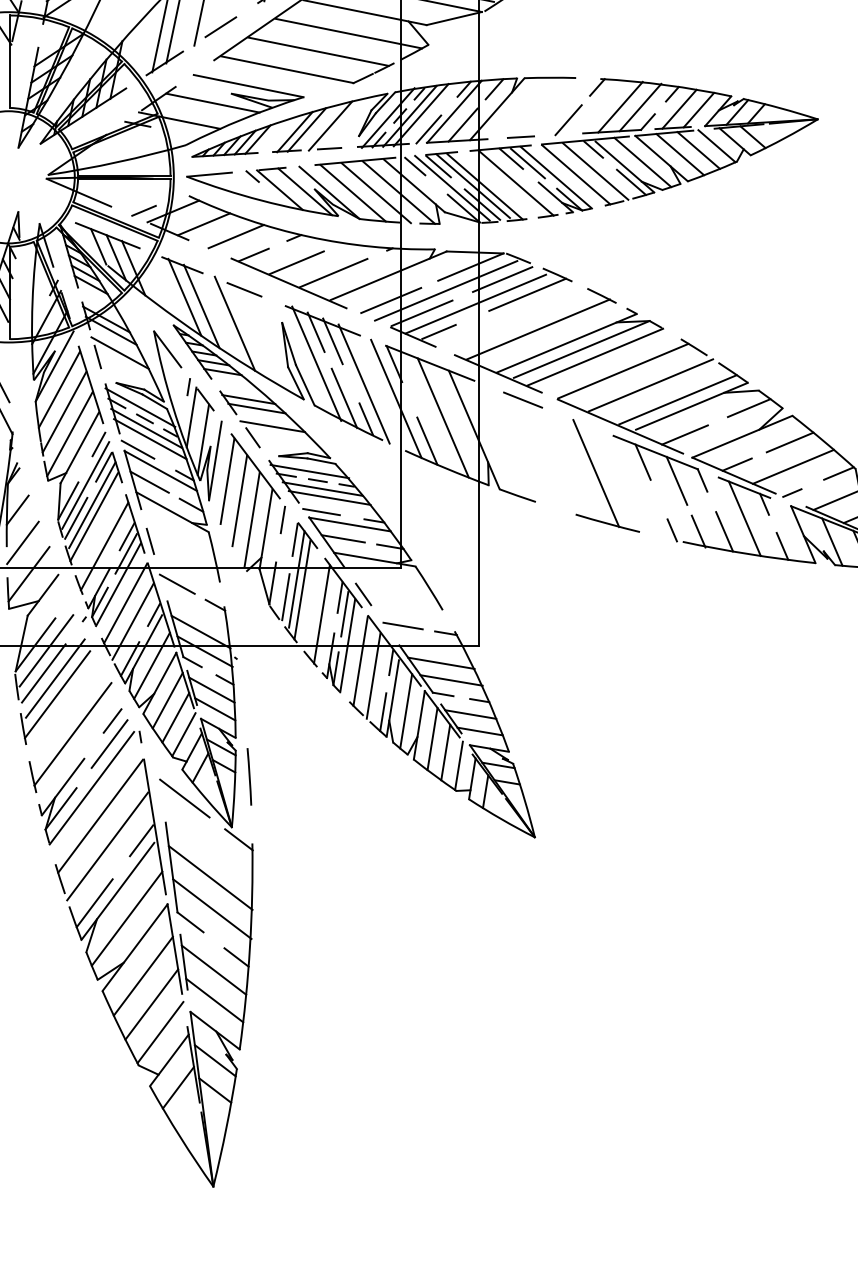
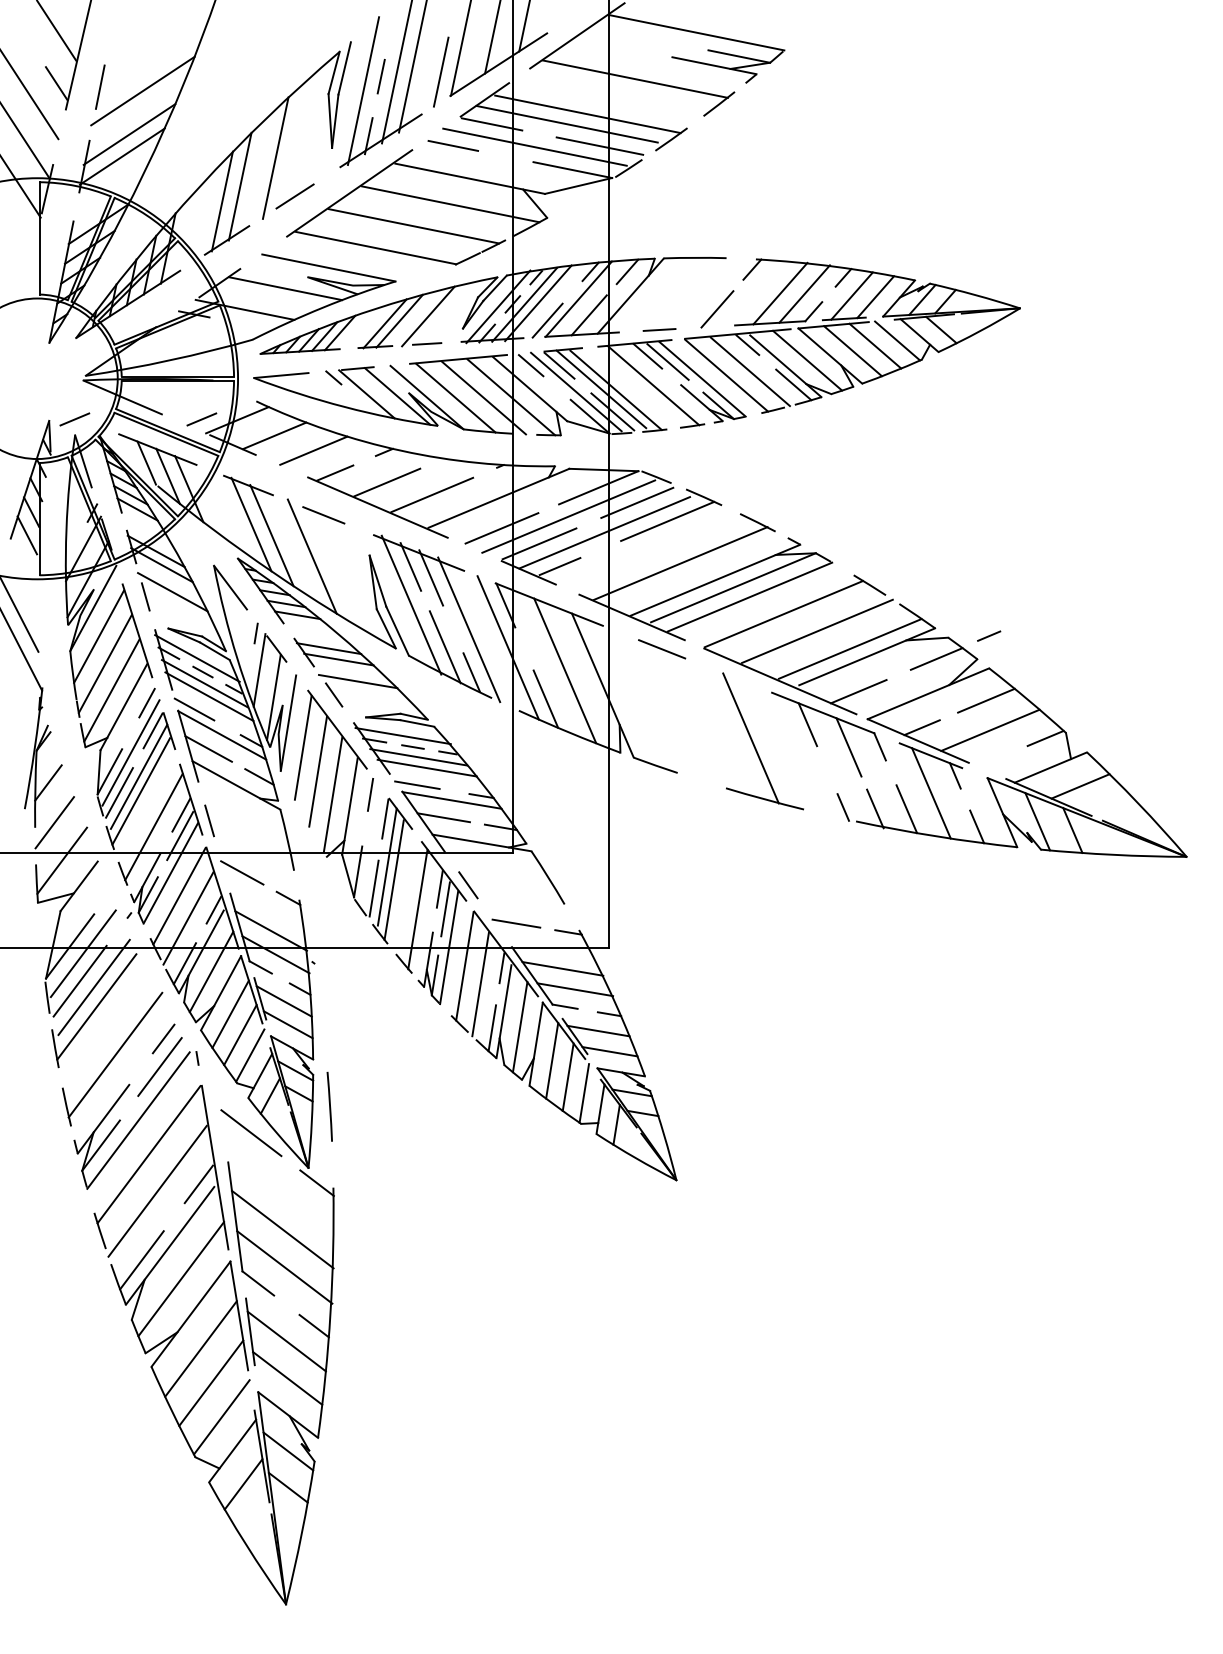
line: (39, 210) -> (74, 419), added
line: (792, 492) -> (989, 635), moved

